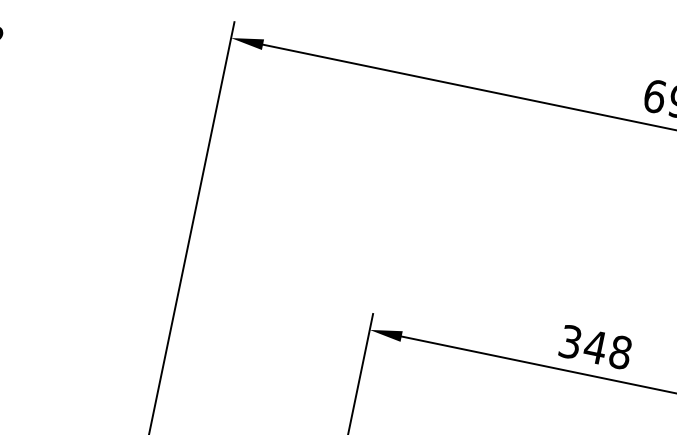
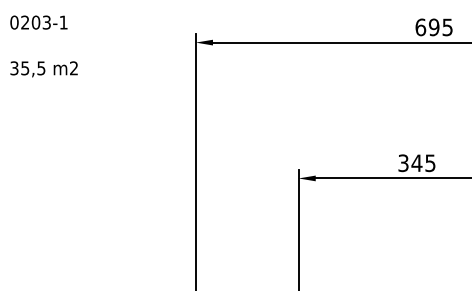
text: (620, 352) -> (430, 163), 348 -> 345

